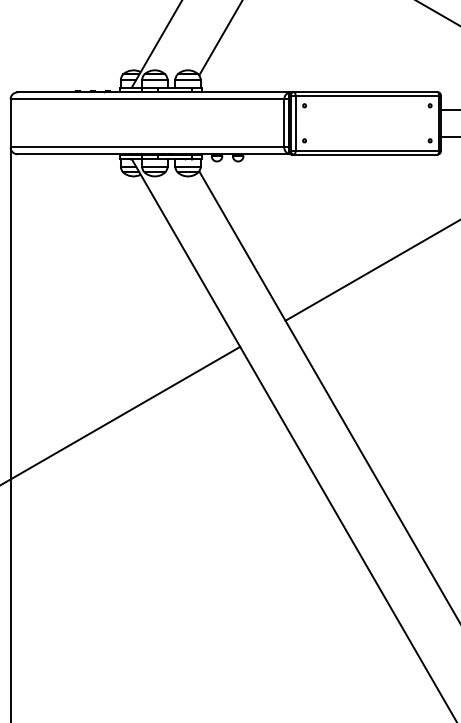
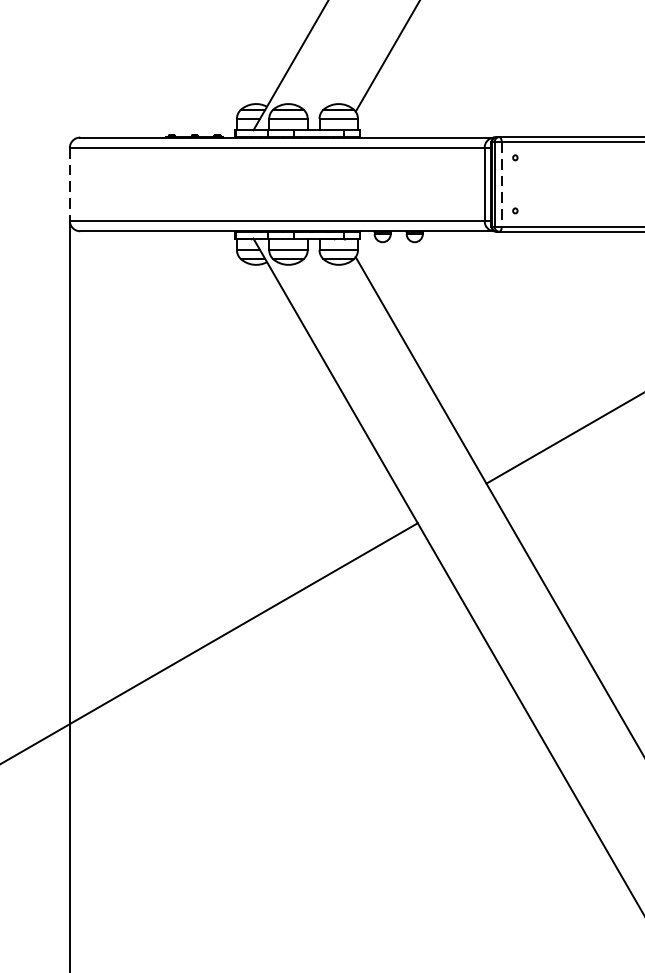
line: (10, 123) -> (69, 184), solid -> dashed
line: (295, 123) -> (501, 184), solid -> dashed

